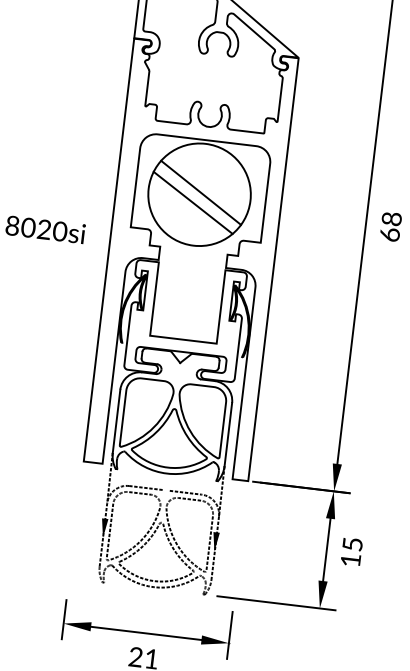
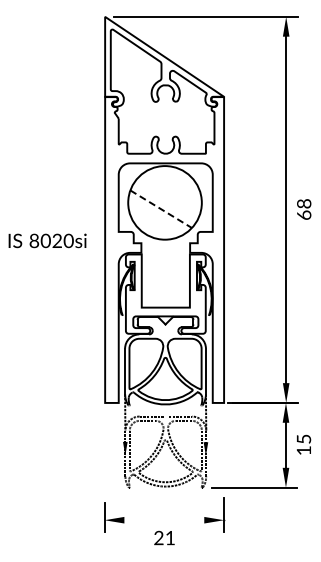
line: (200, 191) -> (165, 200), removed
line: (193, 203) -> (161, 209), solid -> dashed
line: (146, 633) -> (164, 520), removed

